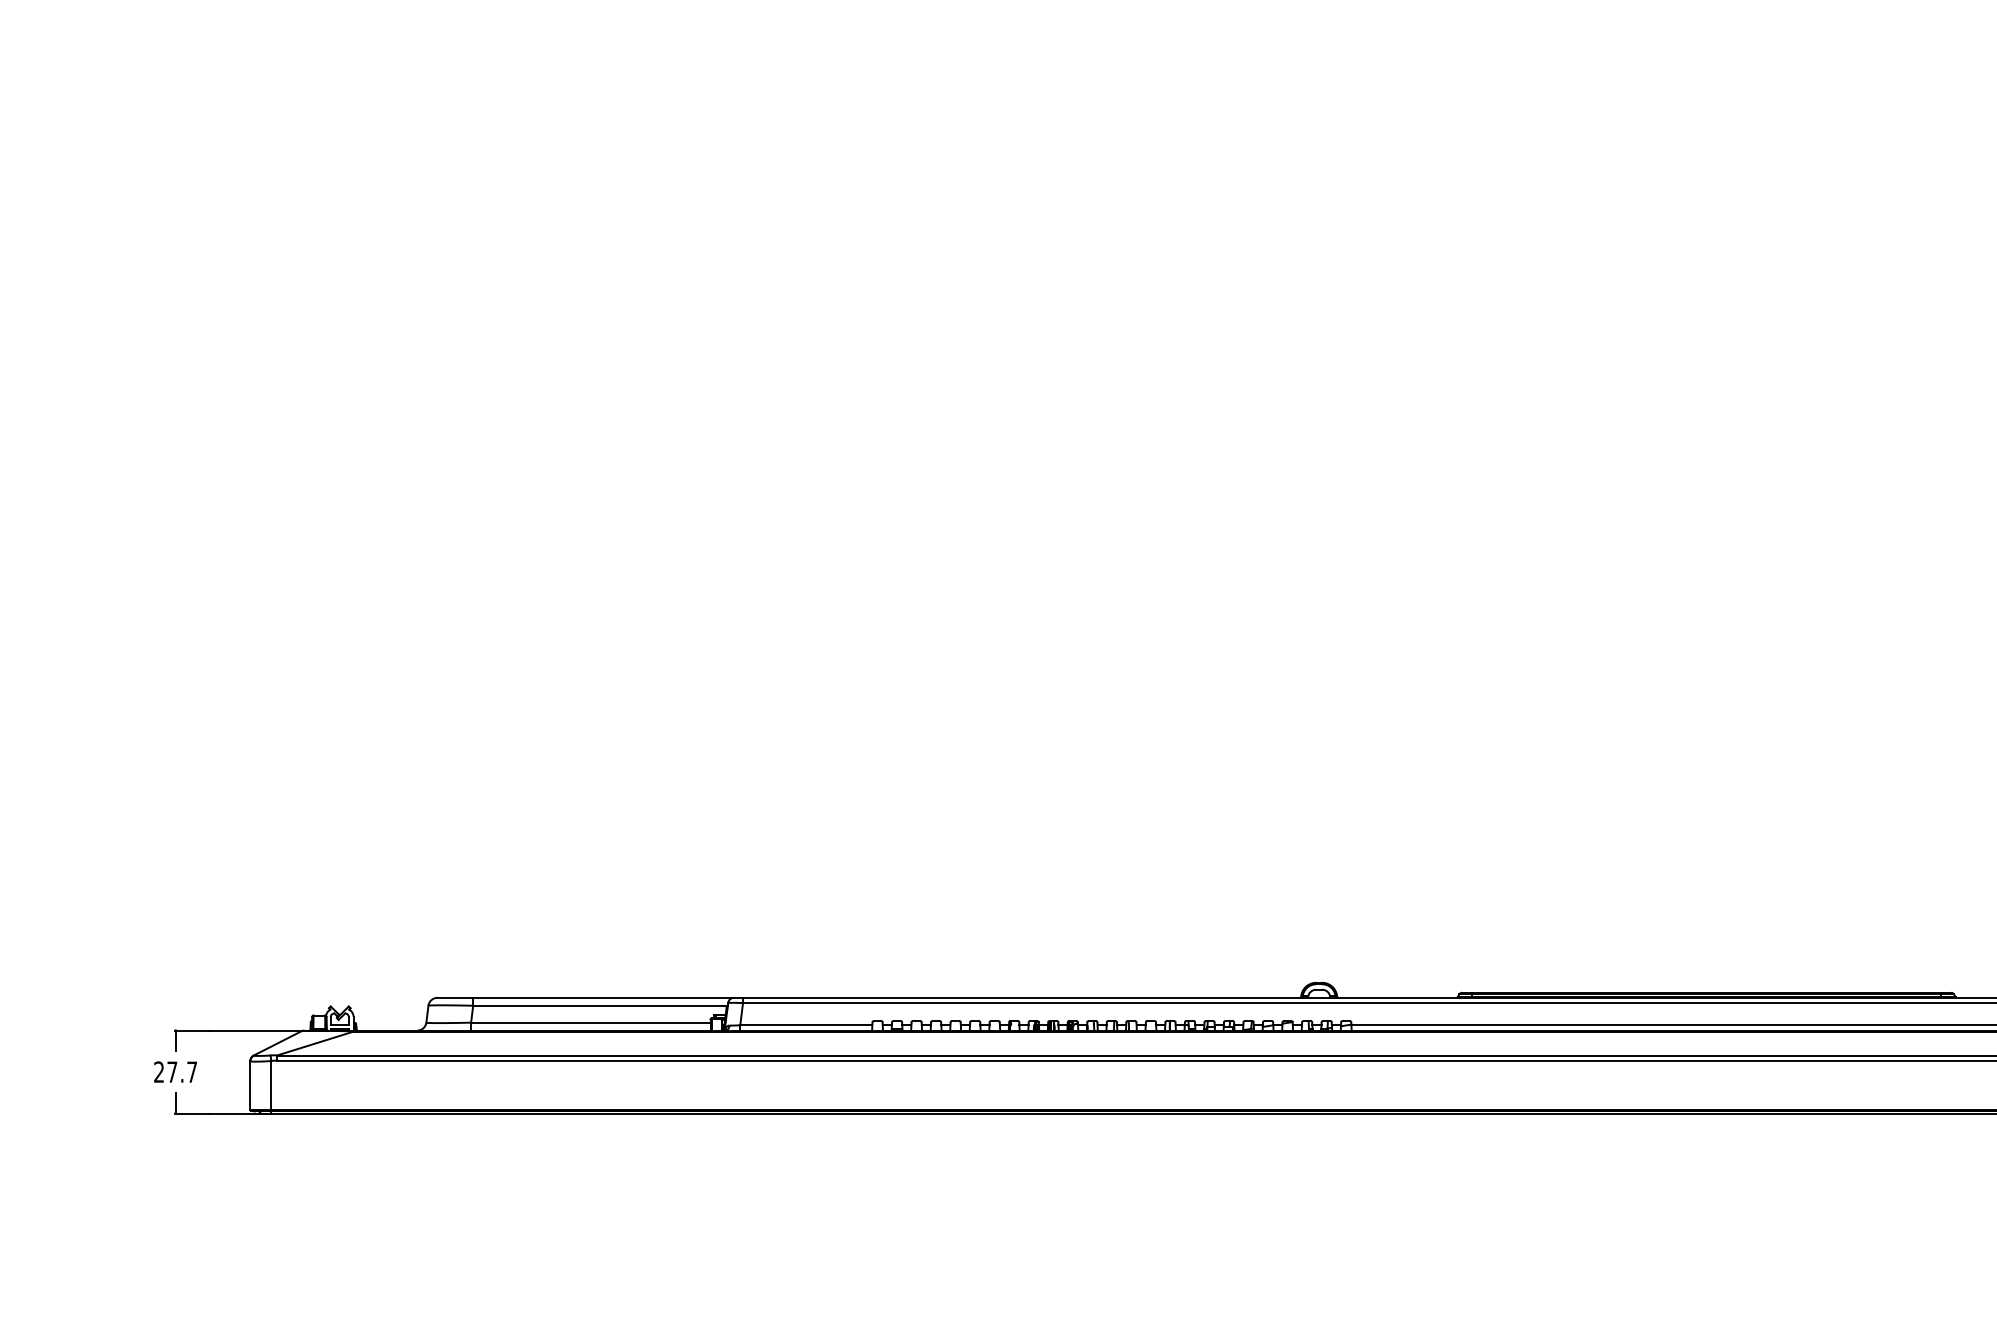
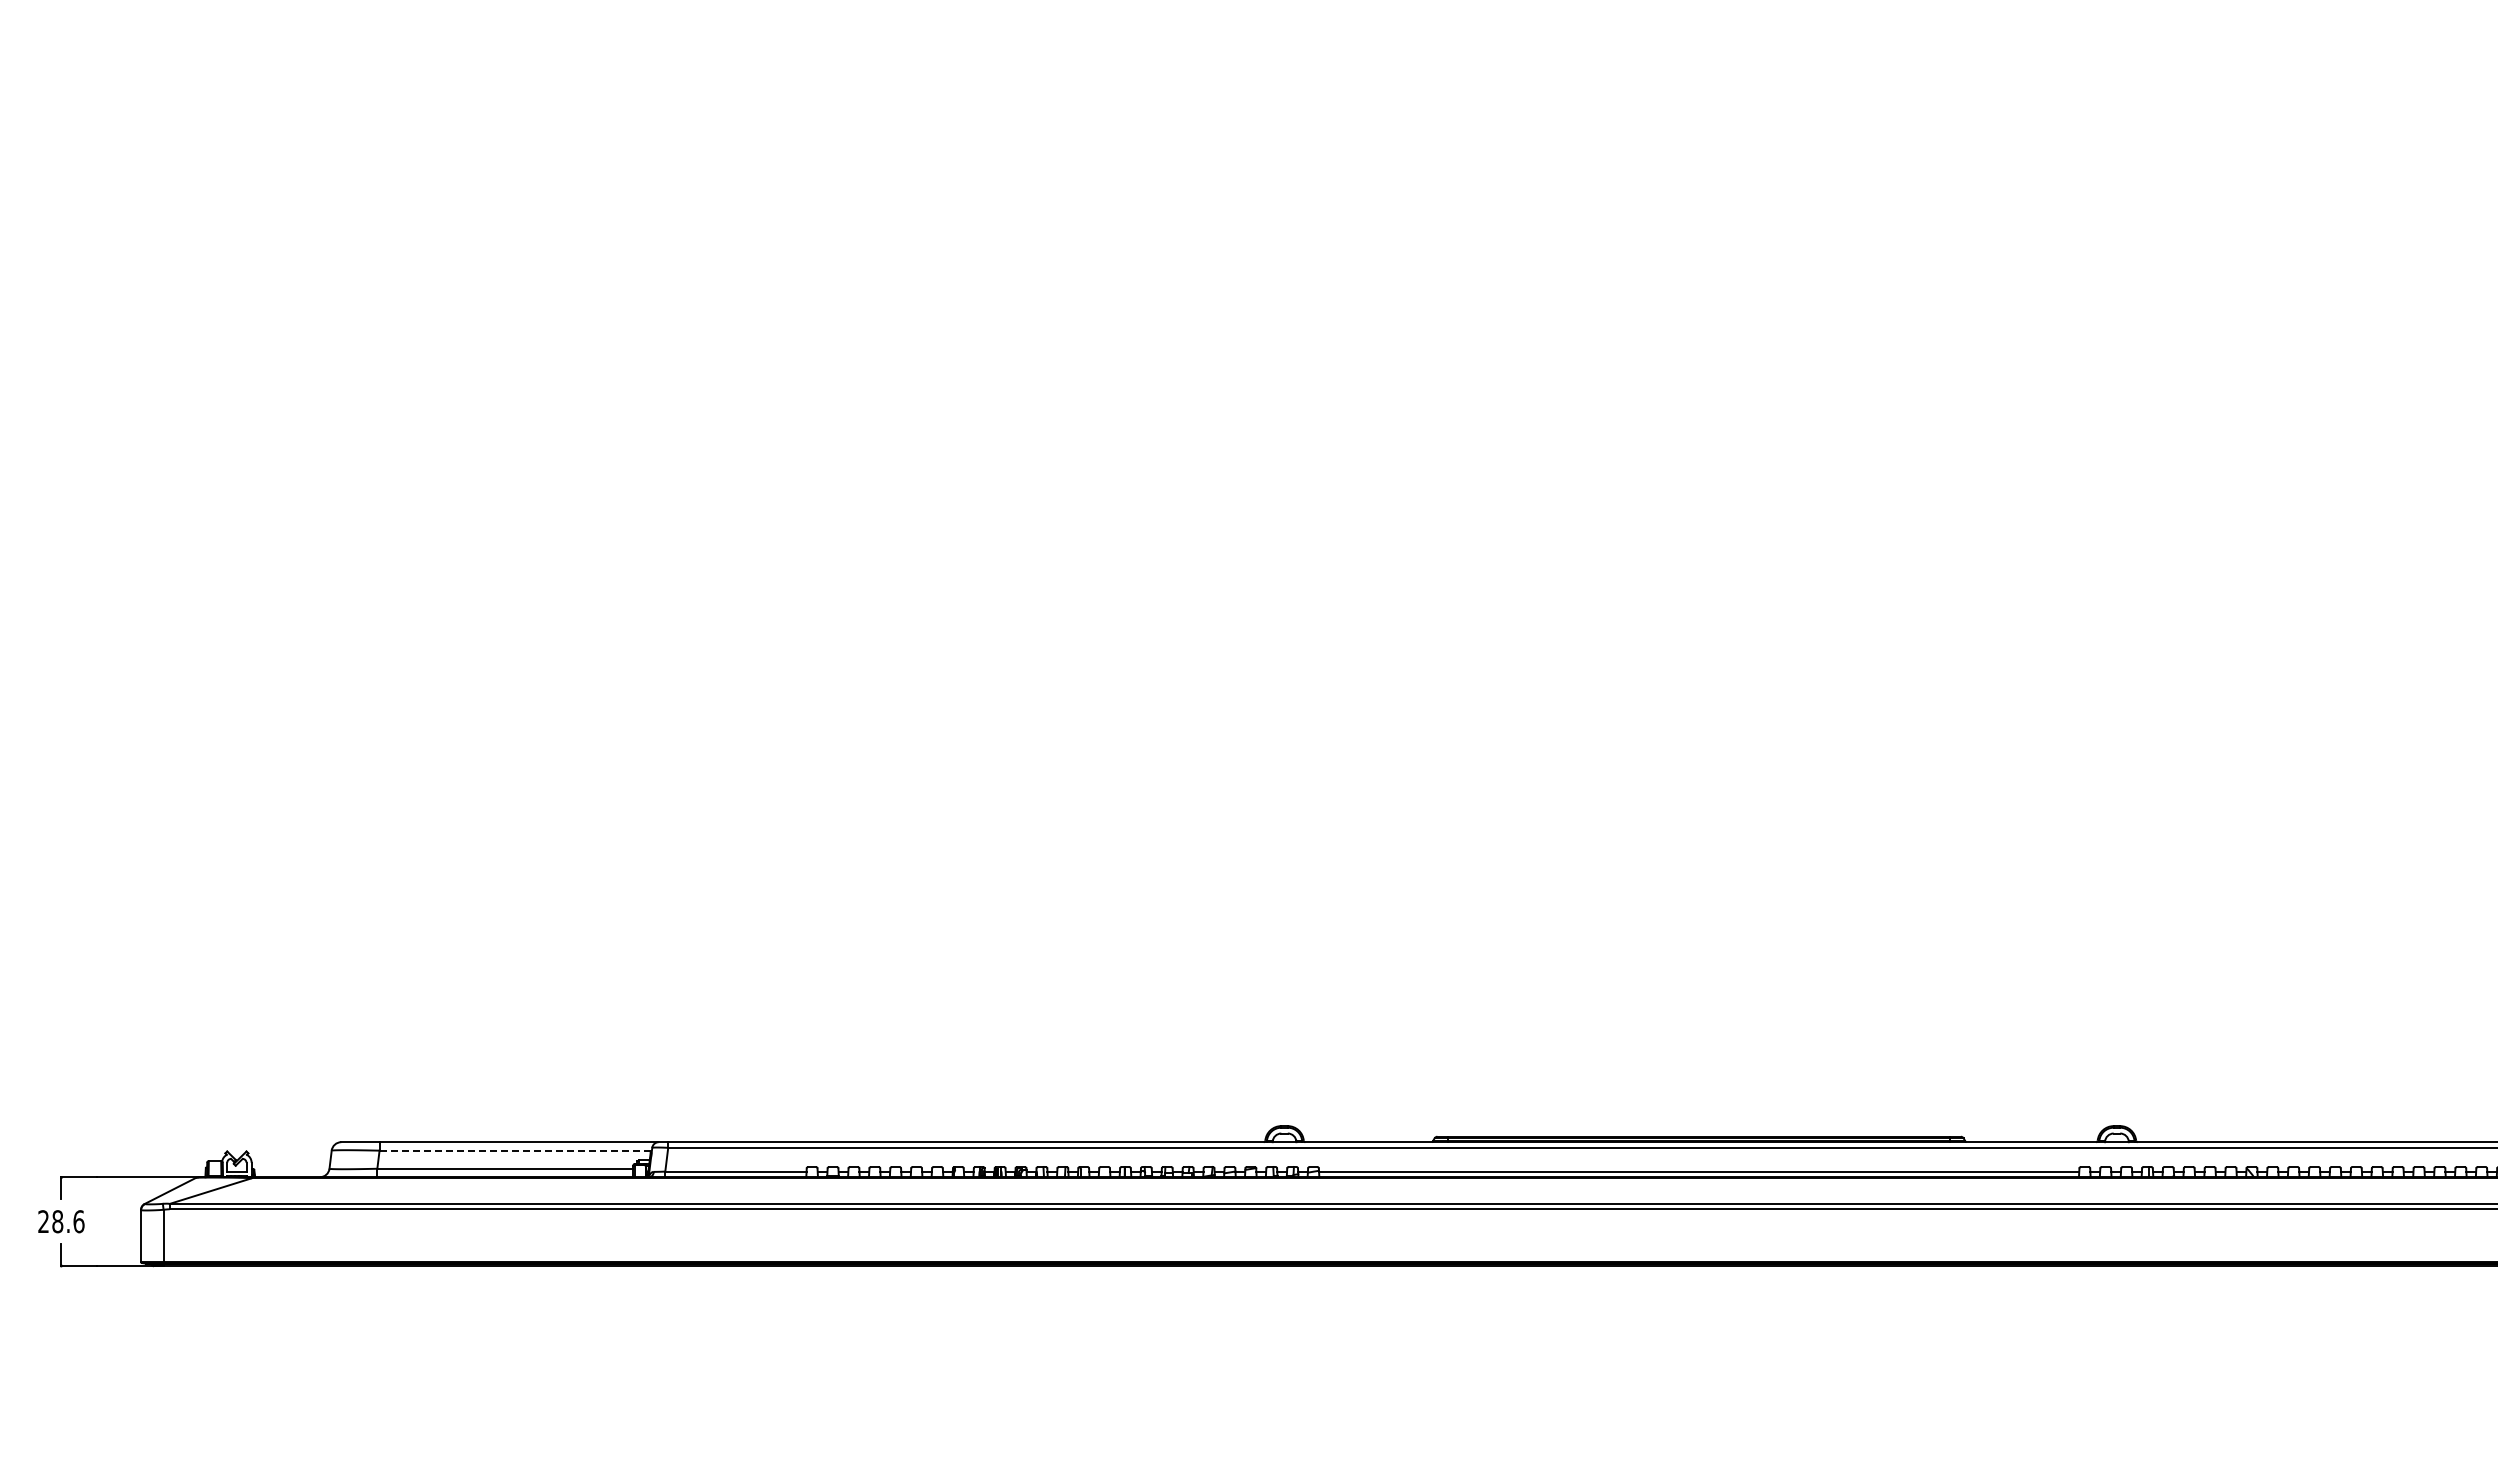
line: (601, 1005) -> (516, 1150), solid -> dashed
text: (182, 1071) -> (68, 1221), 27.7 -> 28.6

